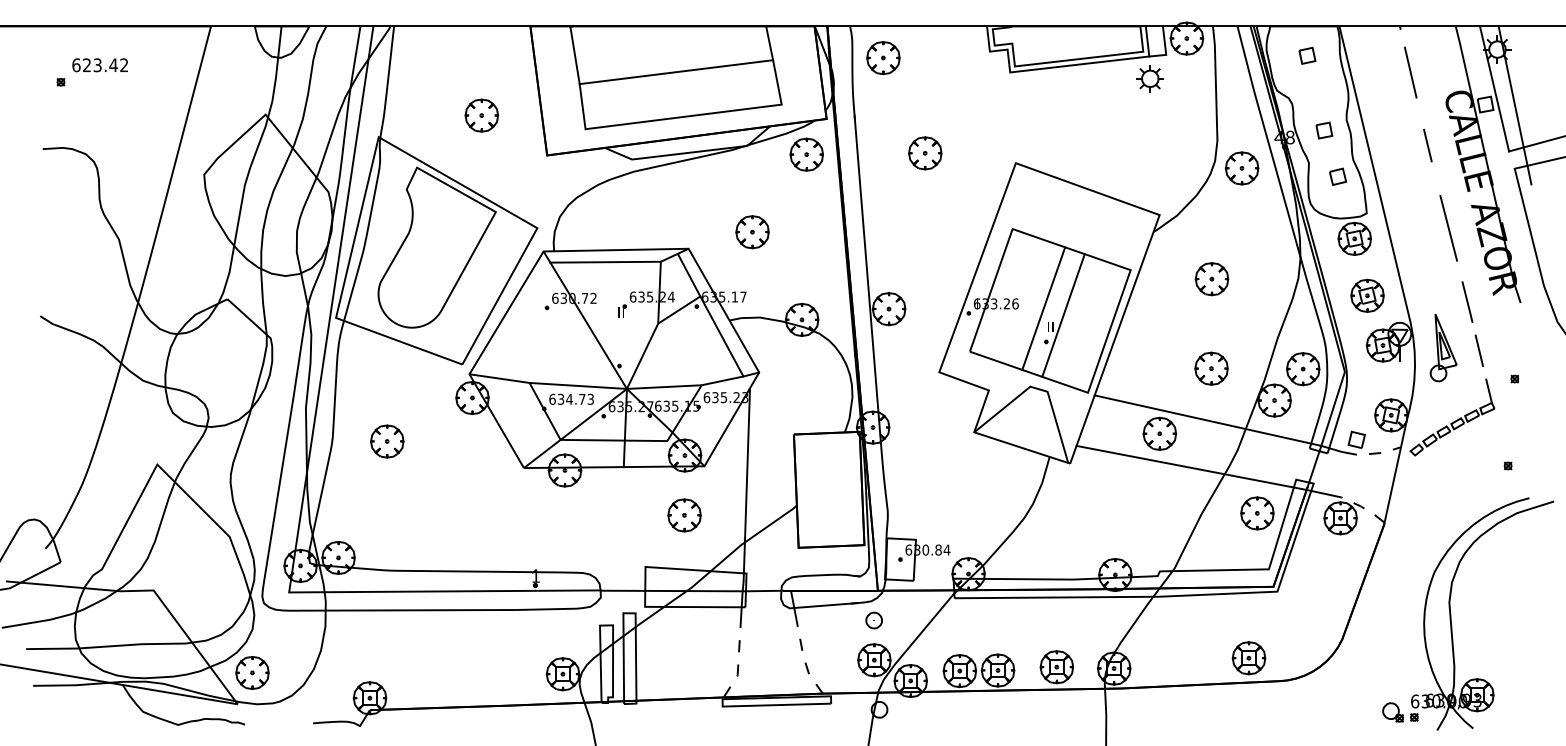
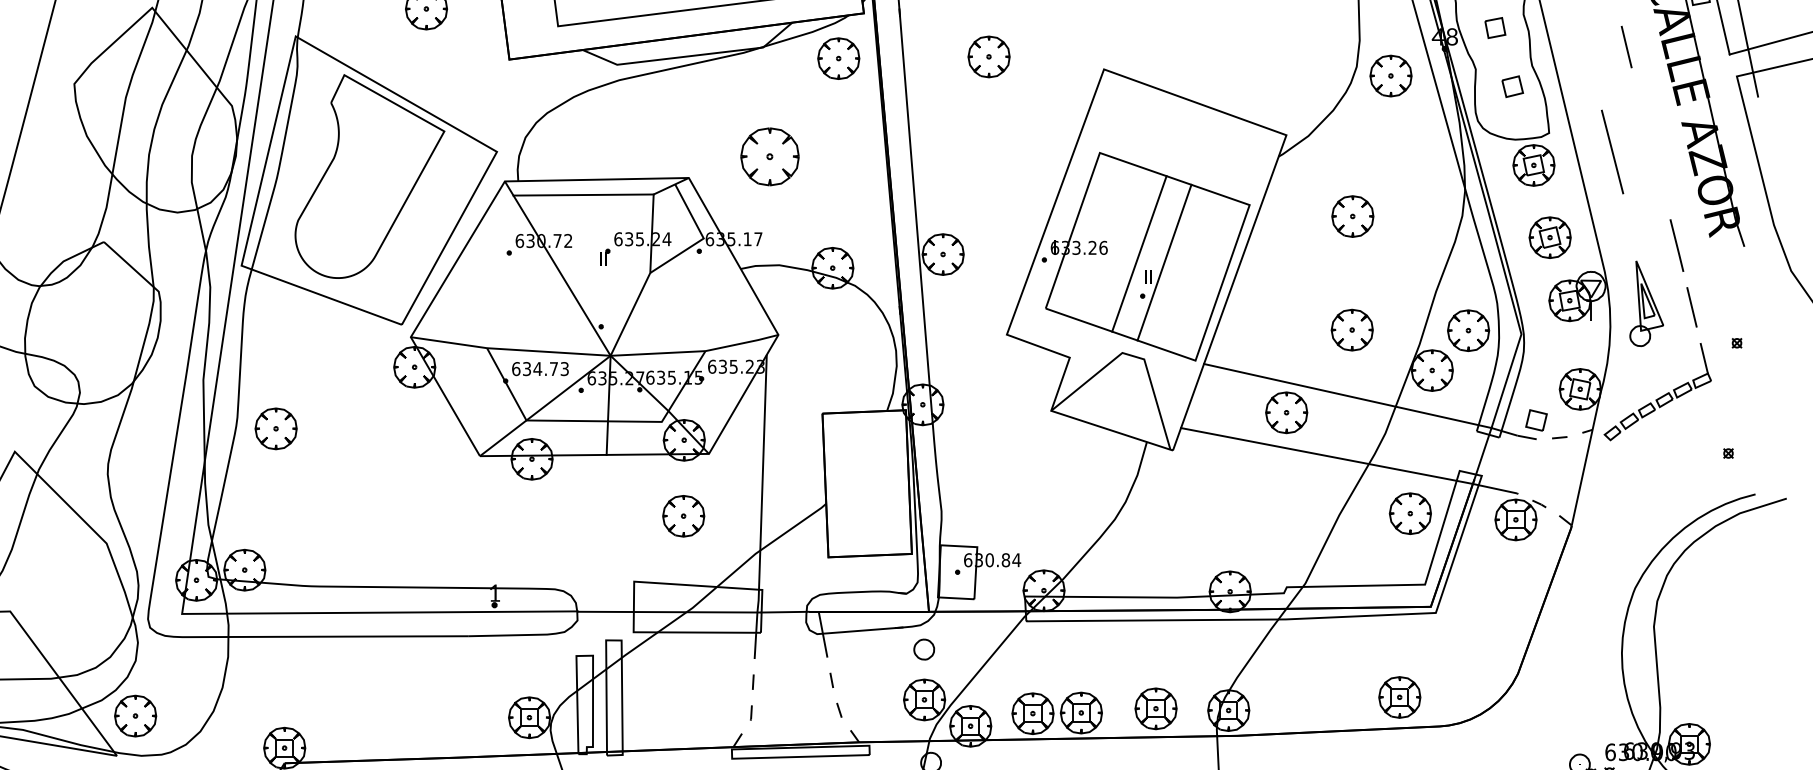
line: (1448, 228) -> (1612, 152), moved
part: (752, 232) -> (769, 157), size x1.4
line: (721, 336) -> (730, 289), removed
part: (387, 441) -> (276, 428), moved

